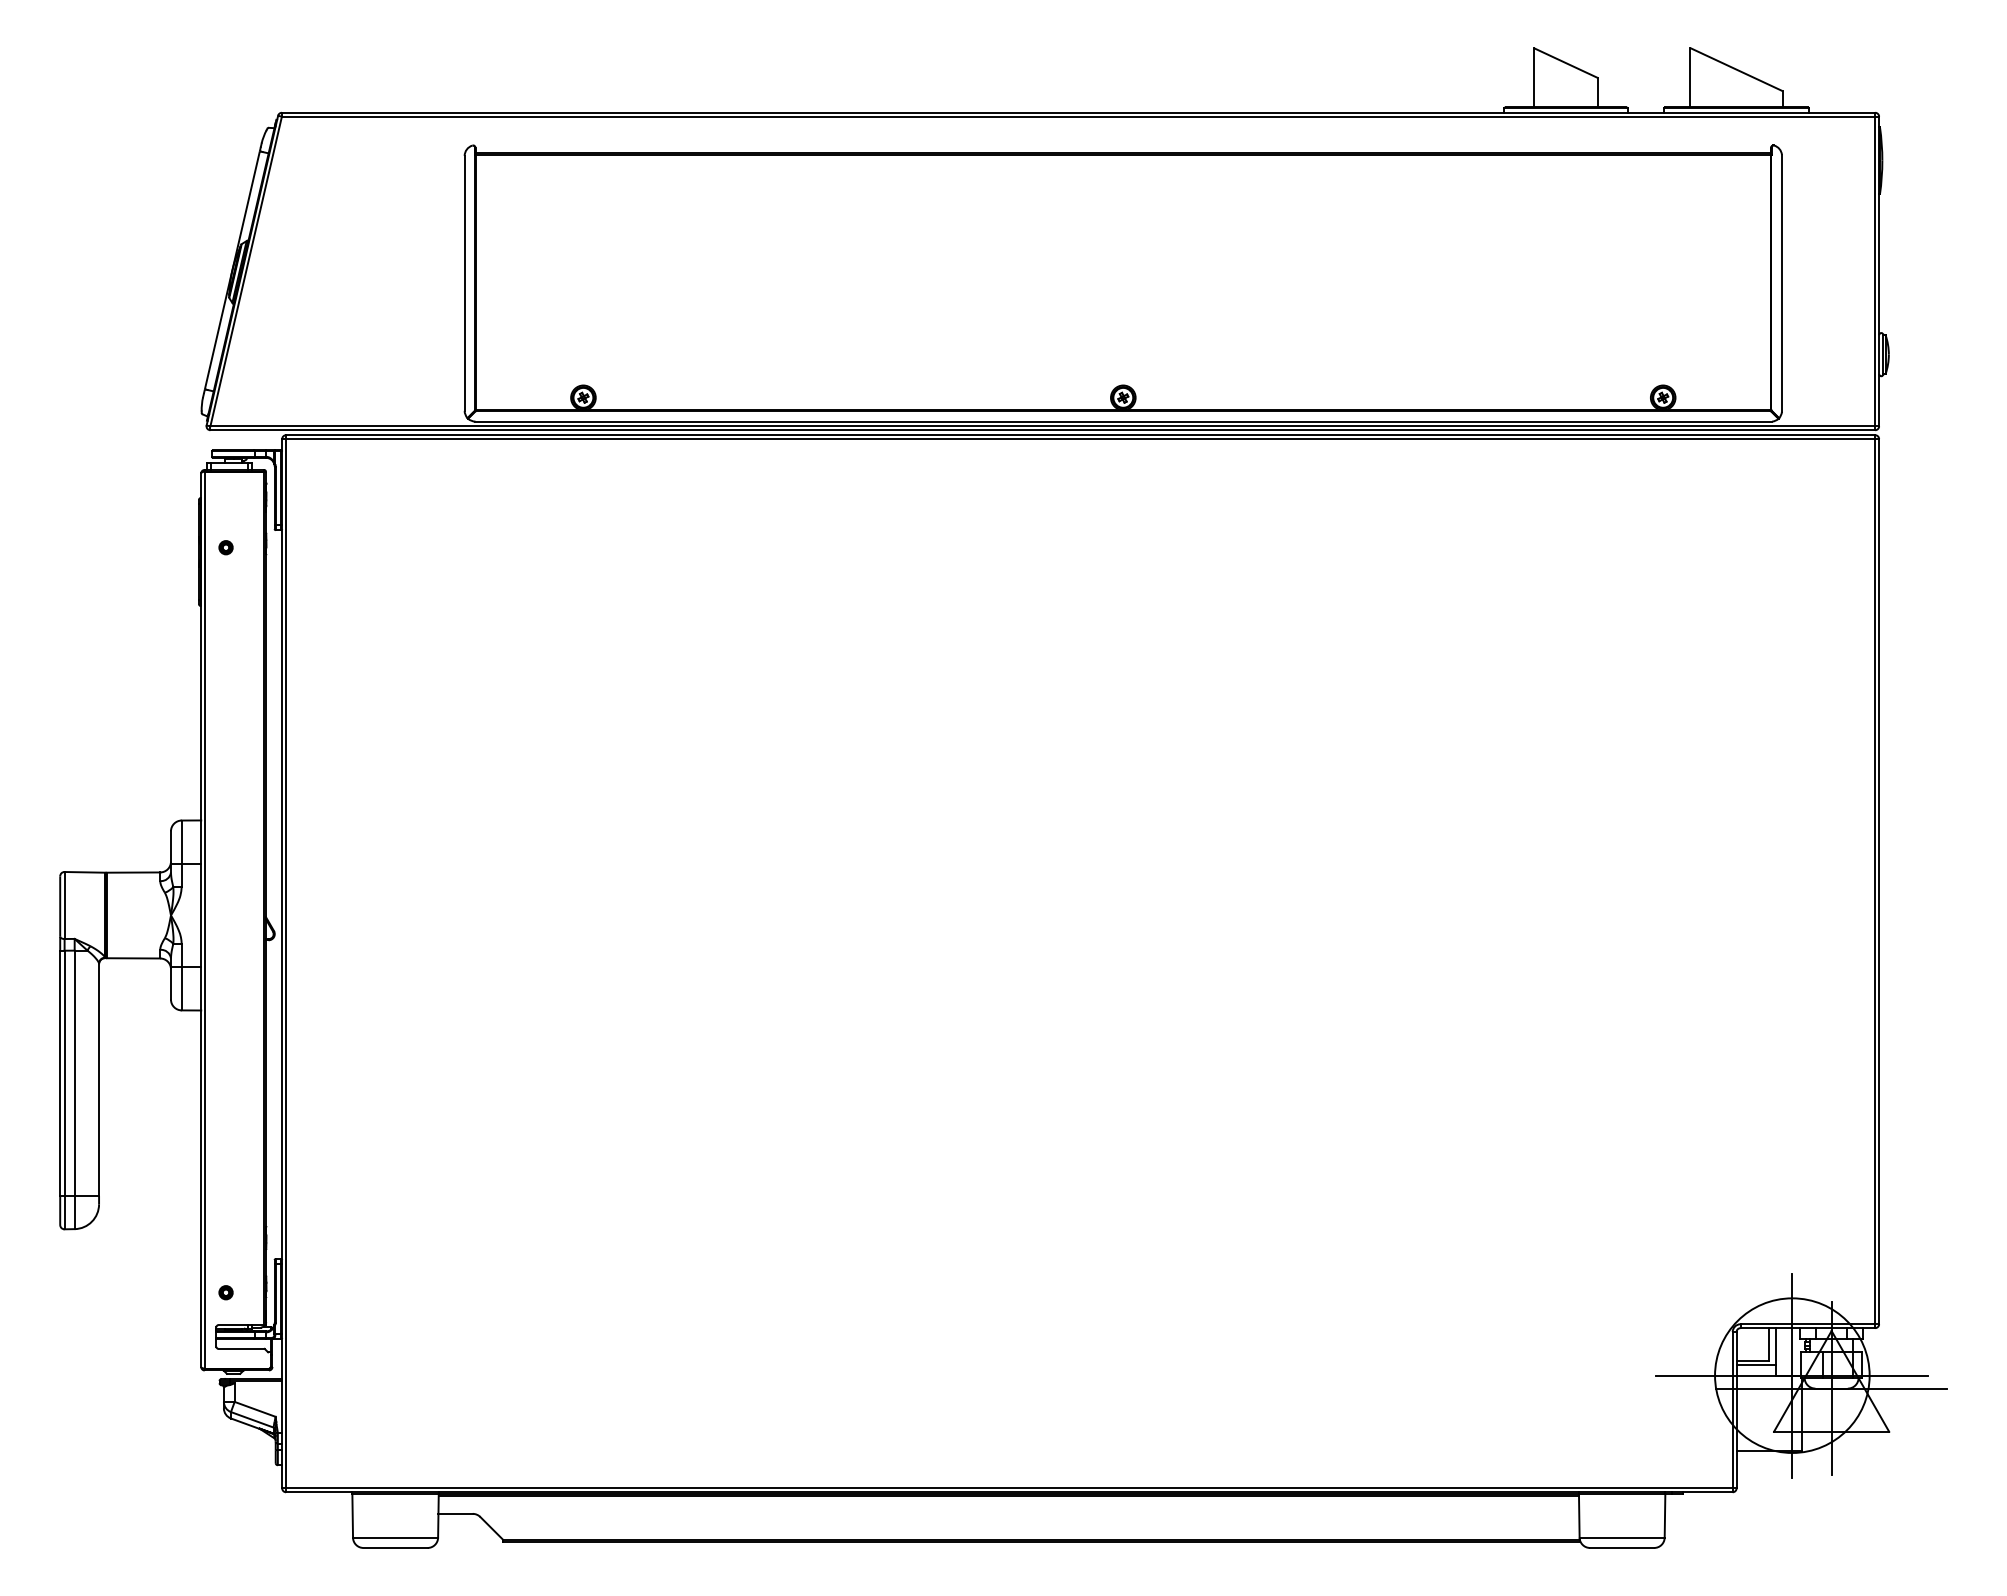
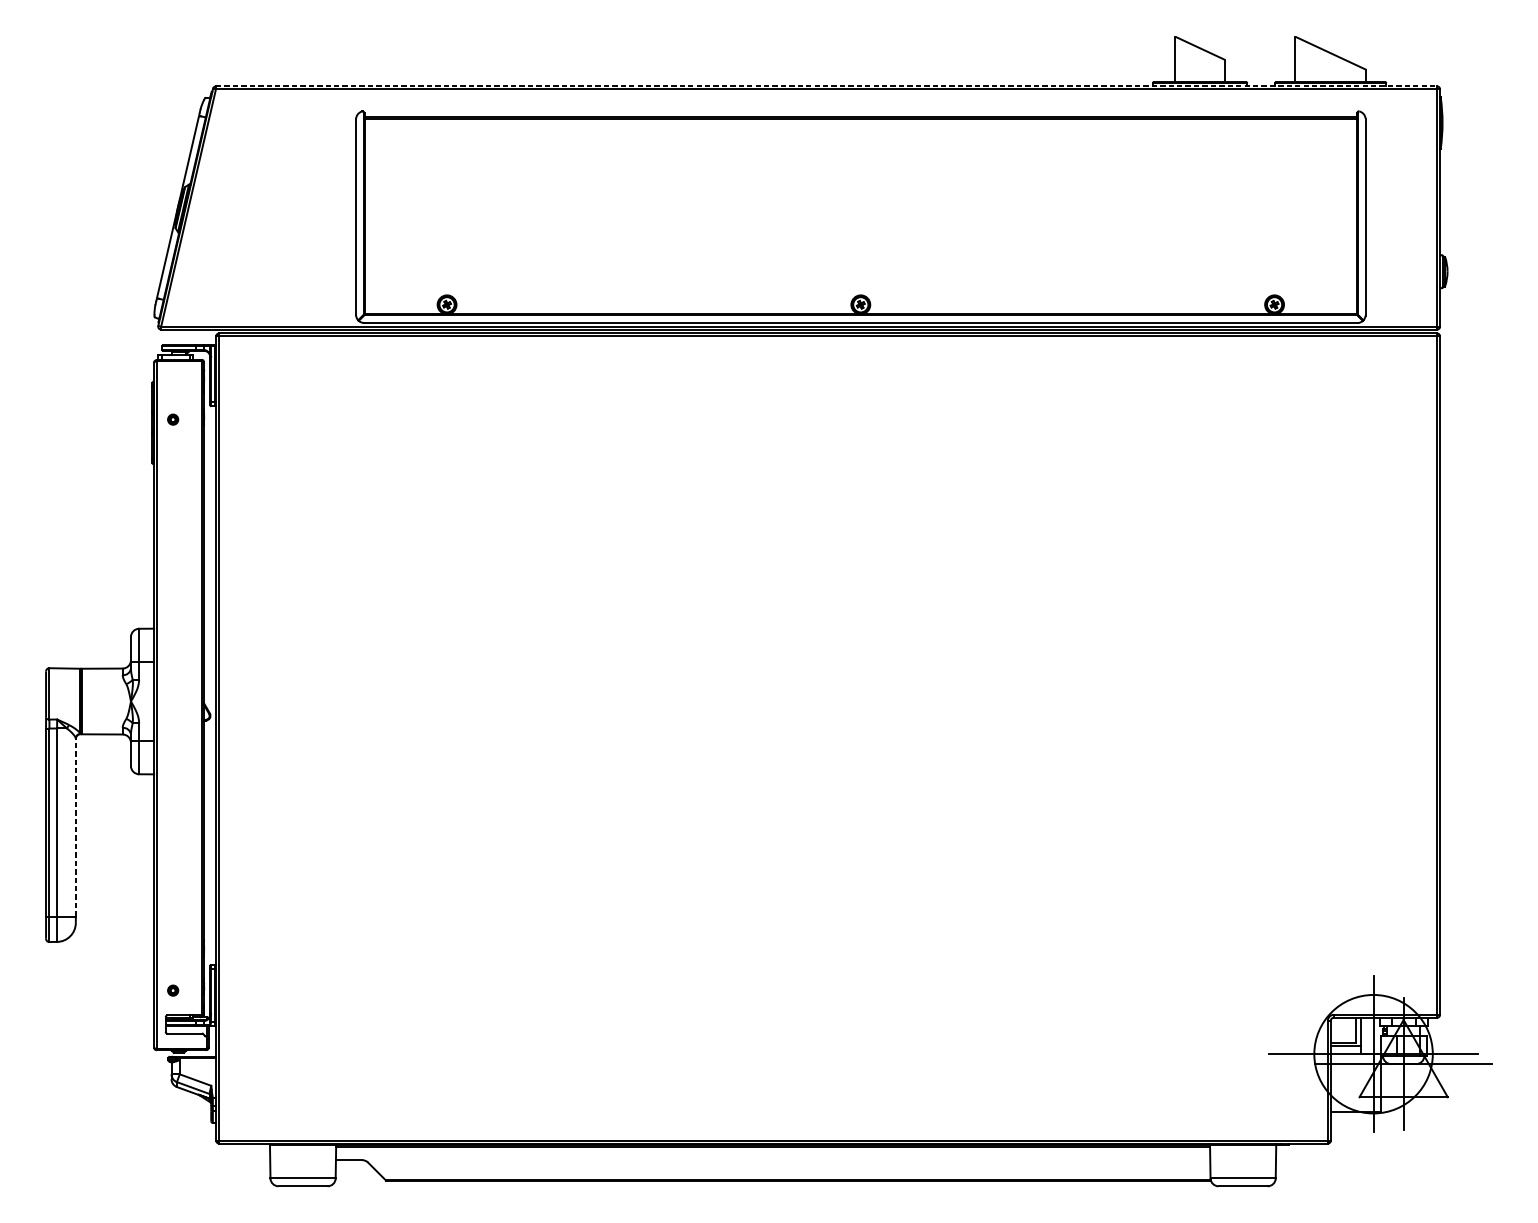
line: (1078, 112) -> (826, 86), solid -> dashed
line: (99, 1079) -> (76, 827), solid -> dashed

